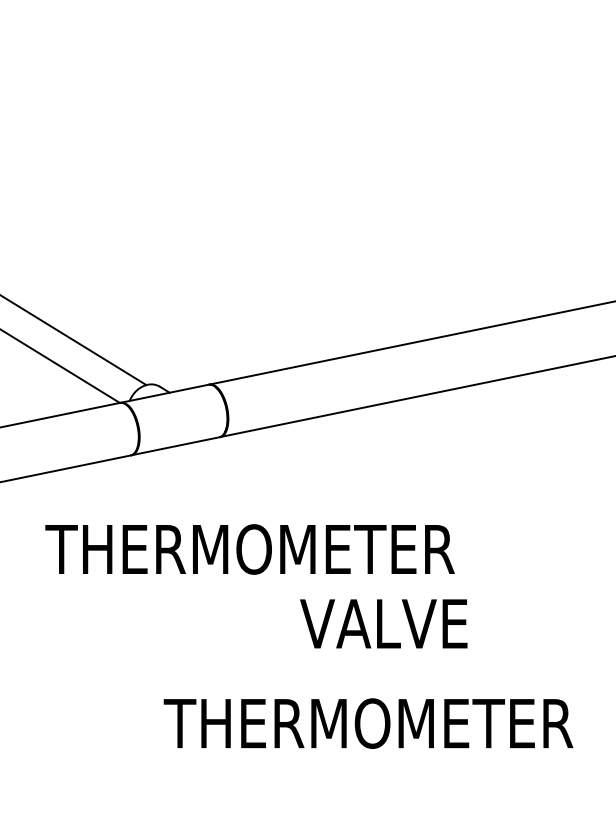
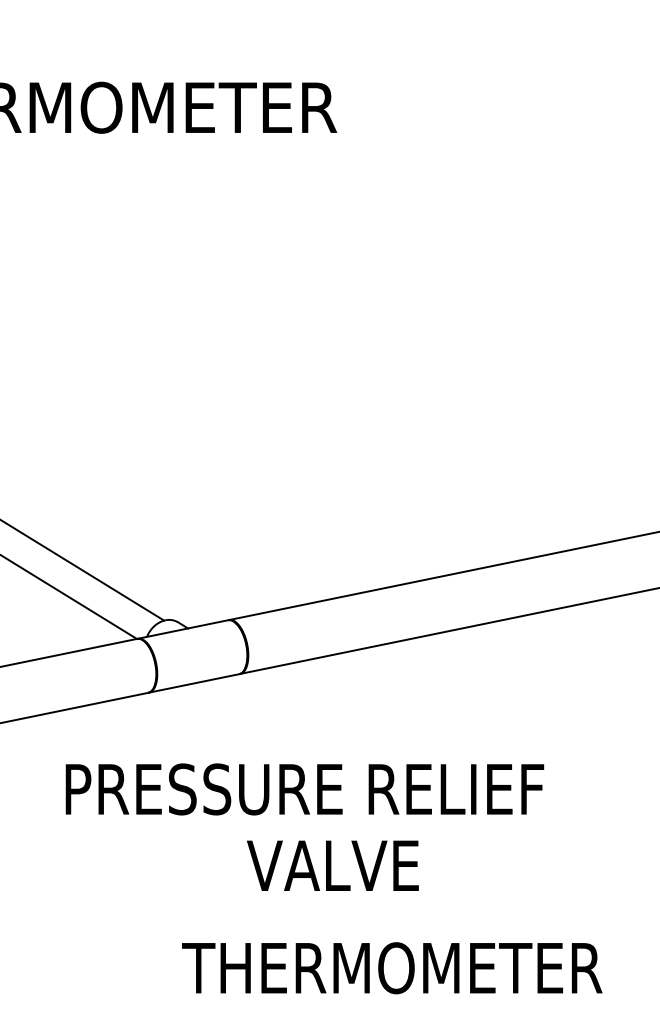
text: (281, 549) -> (302, 789), THERMOMETER -> PRESSURE RELIEF
text: (383, 623) -> (332, 865), moved

